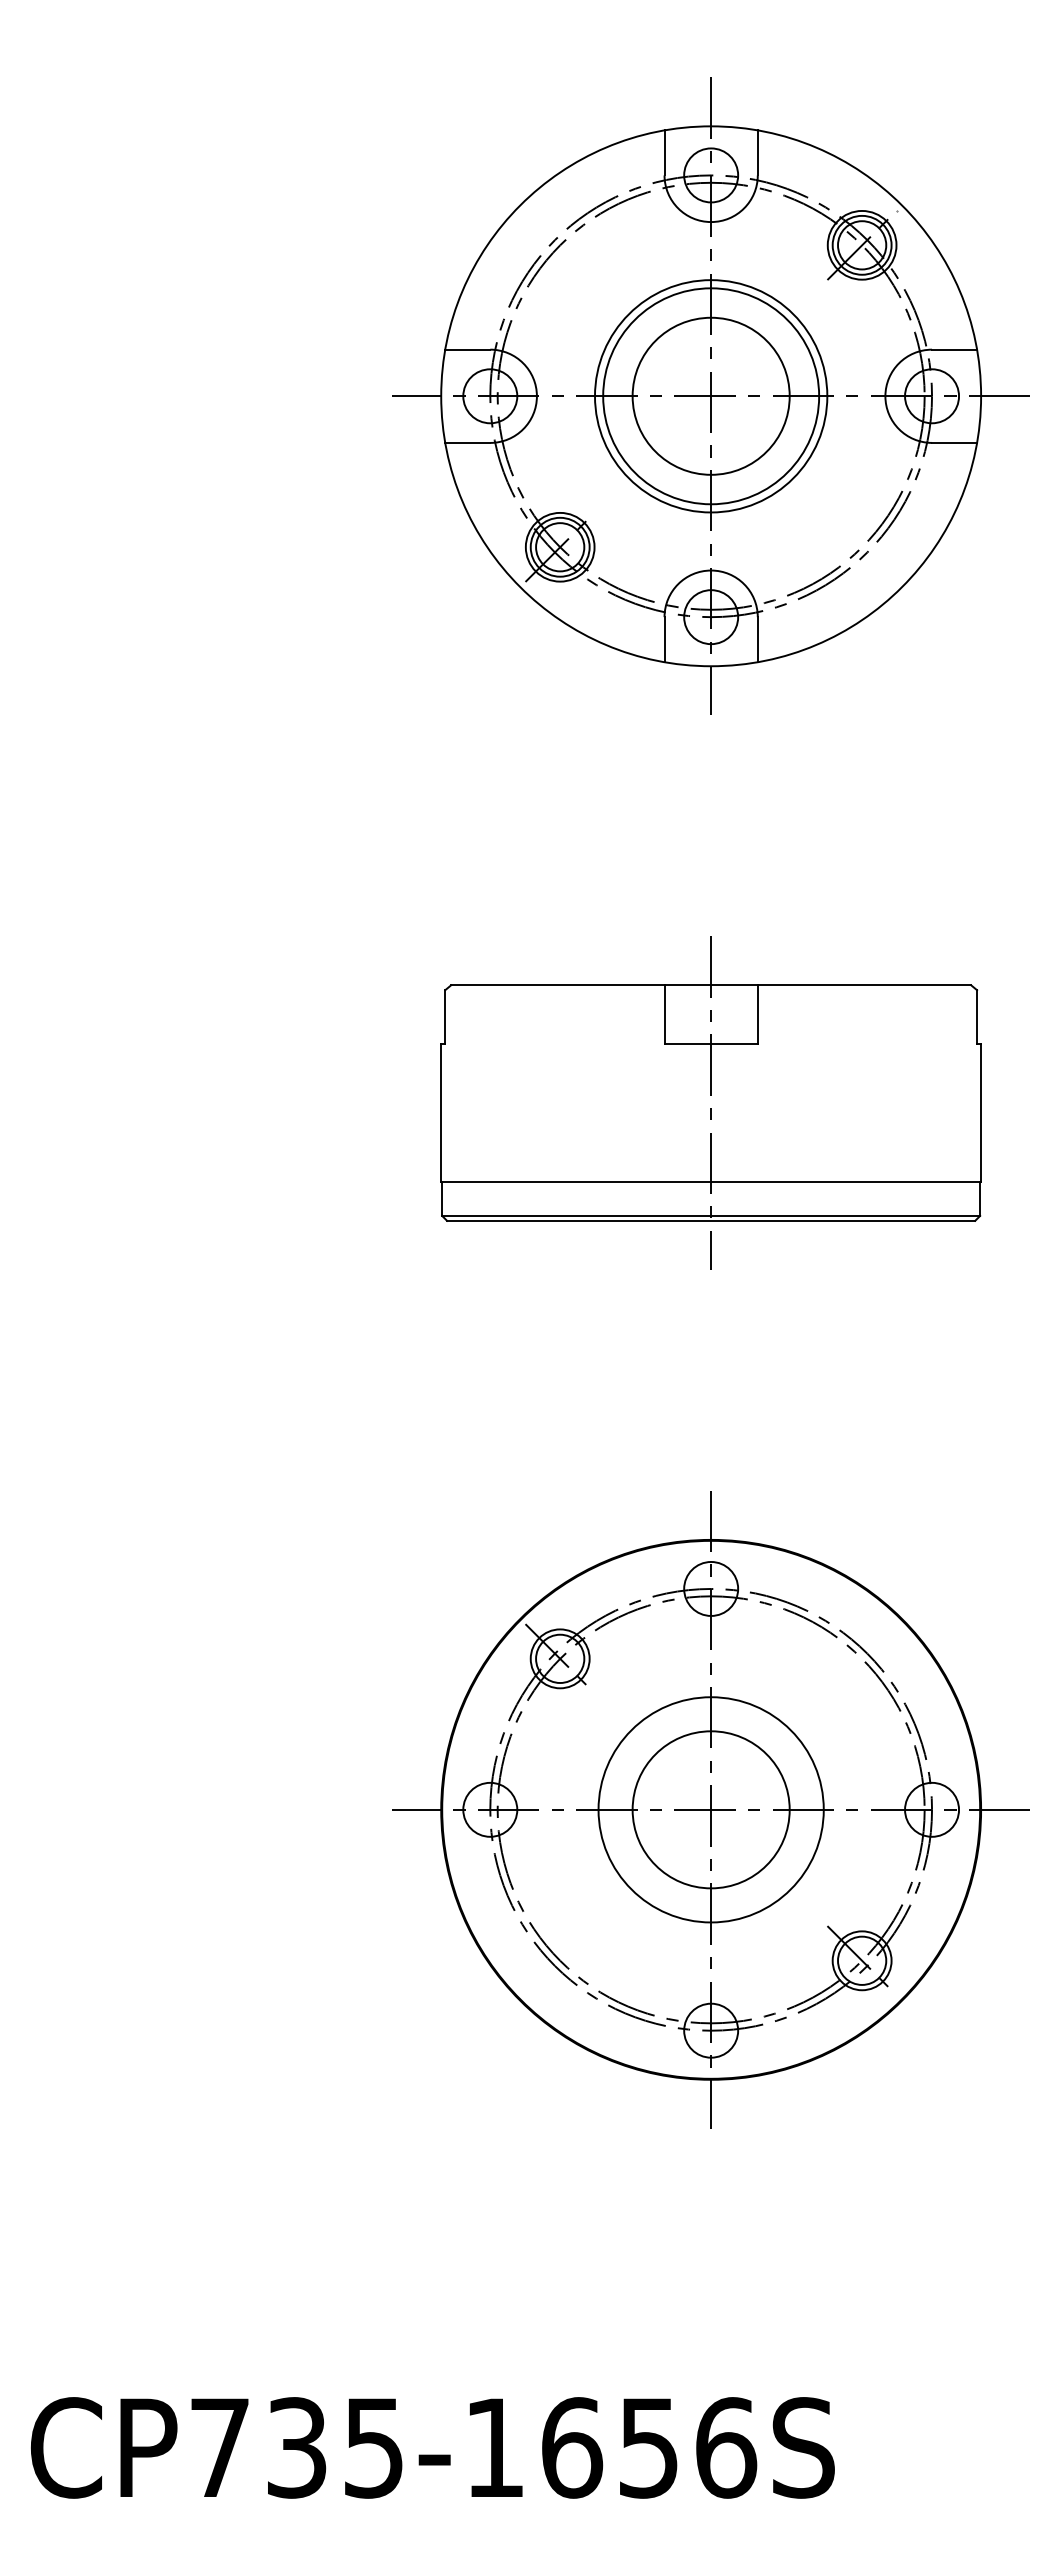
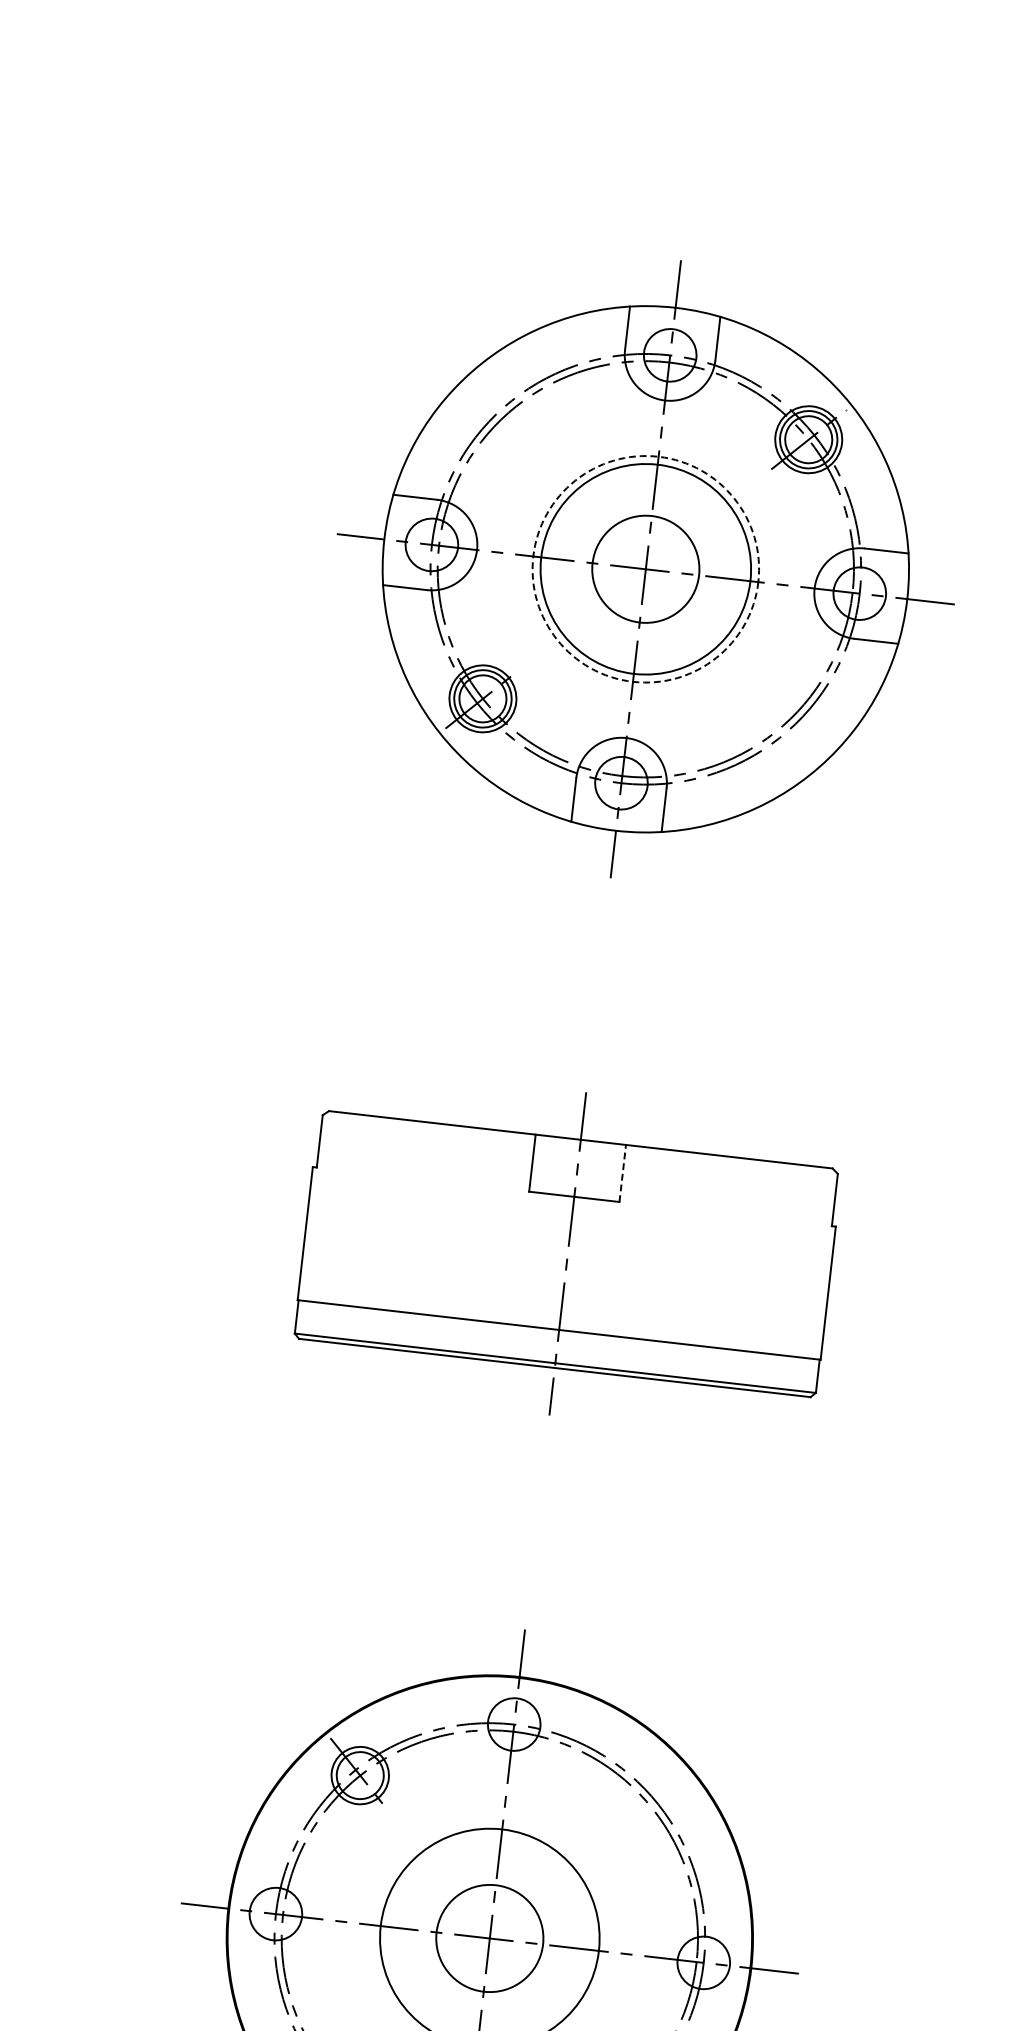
circle: (710, 395) -> (645, 568), size x0.7
circle: (711, 396) -> (646, 569), solid -> dashed
line: (757, 1014) -> (622, 1173), solid -> dashed
circle: (710, 1809) -> (489, 1938), size x0.7

